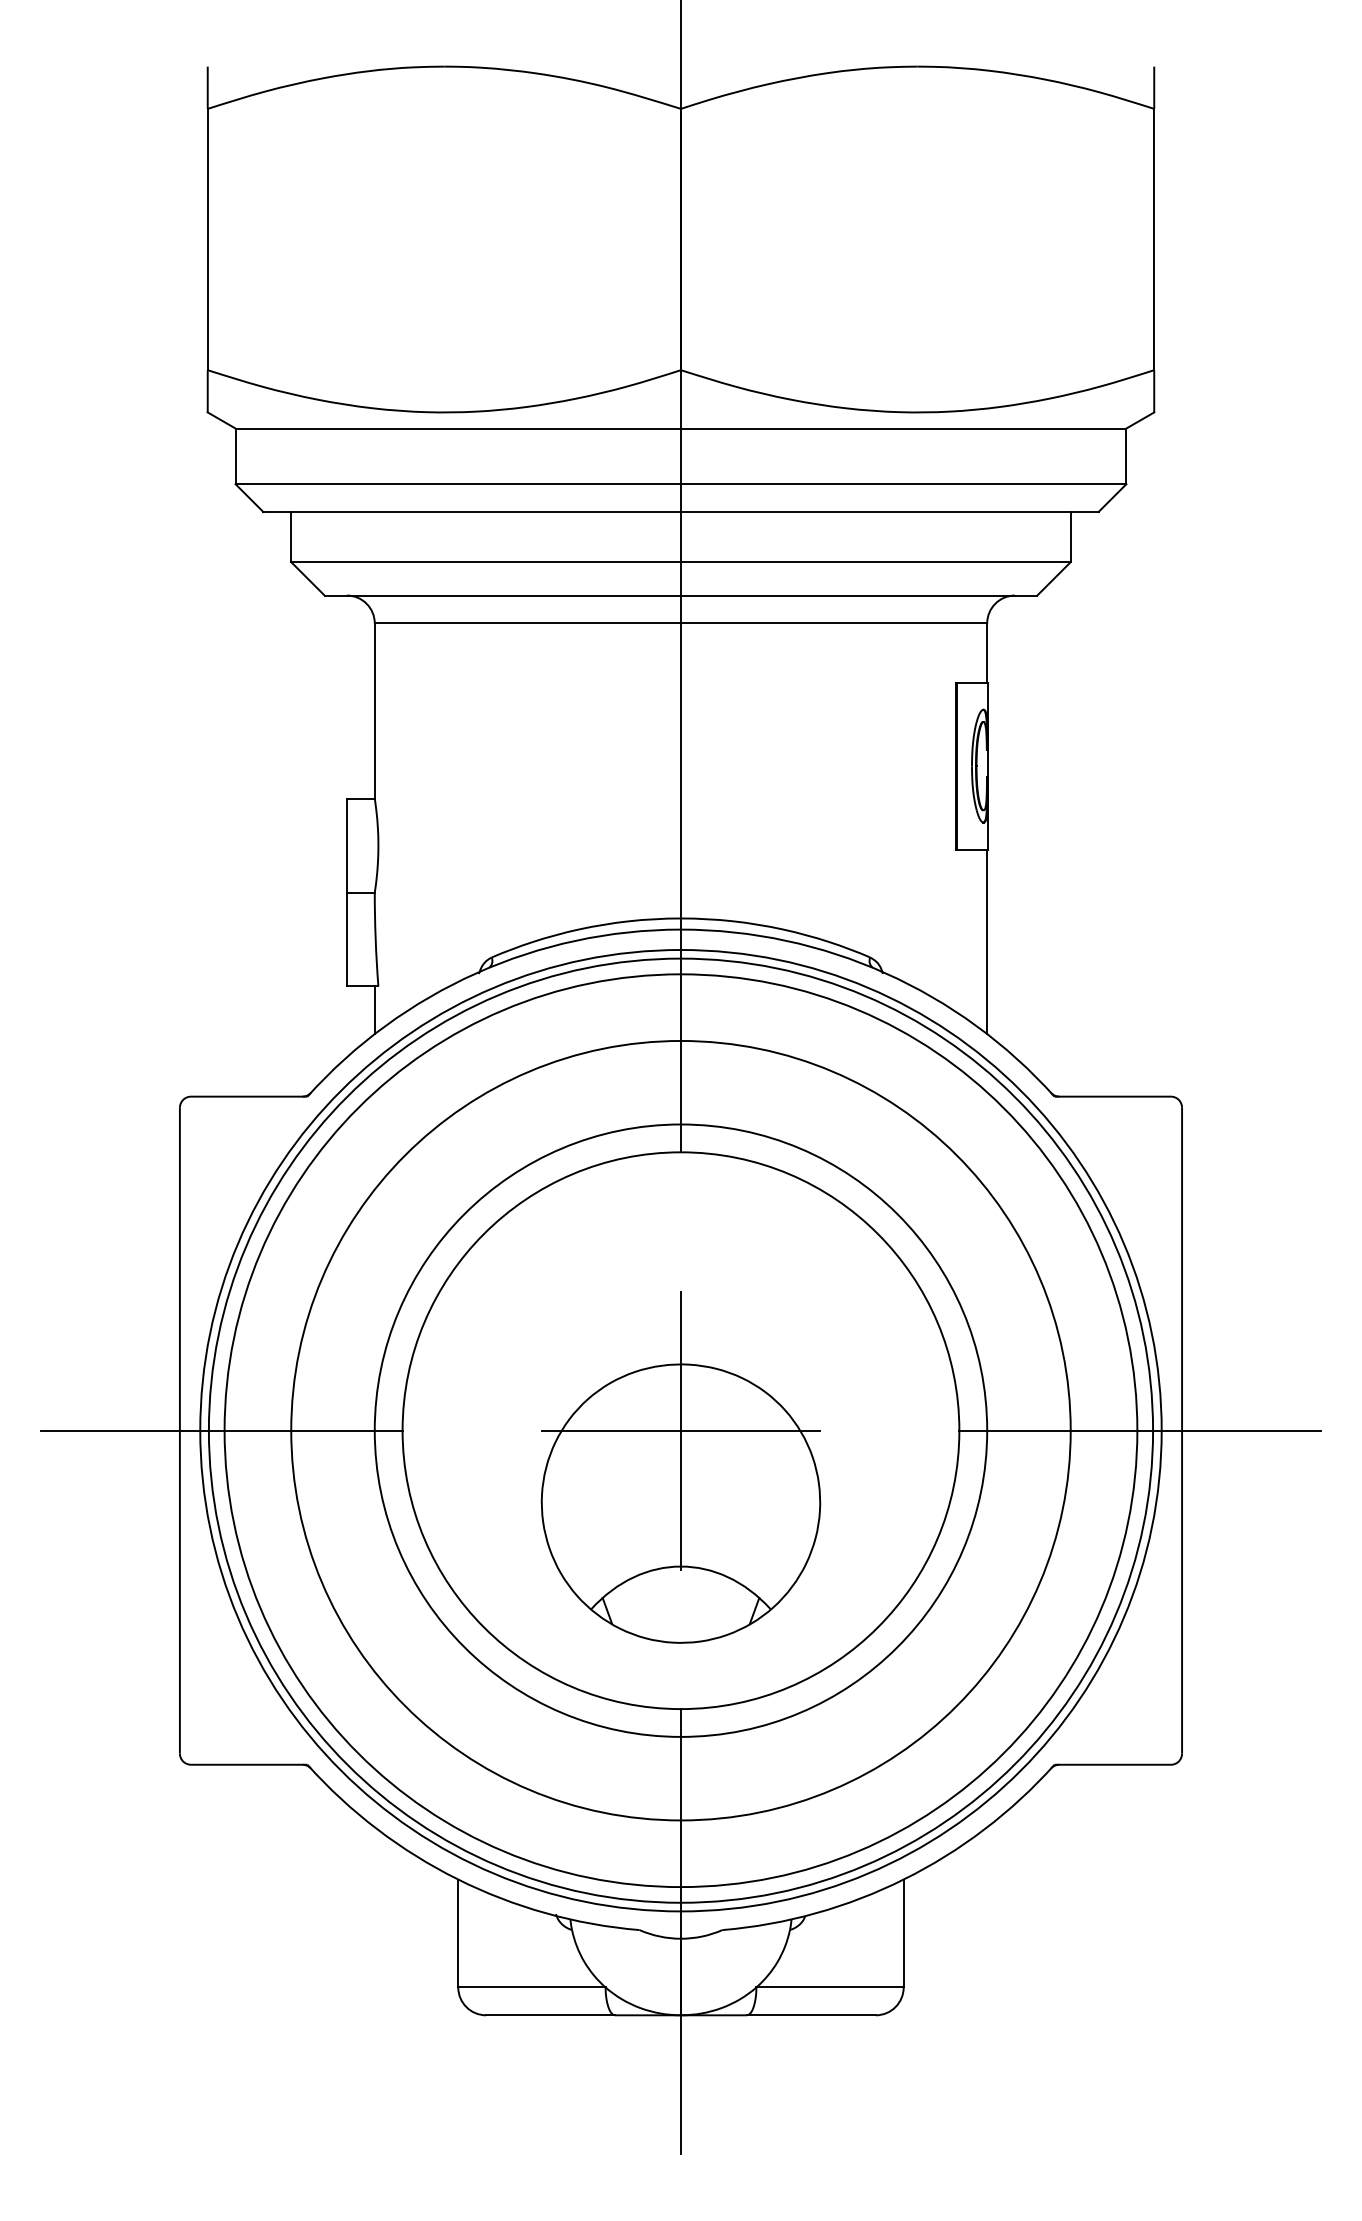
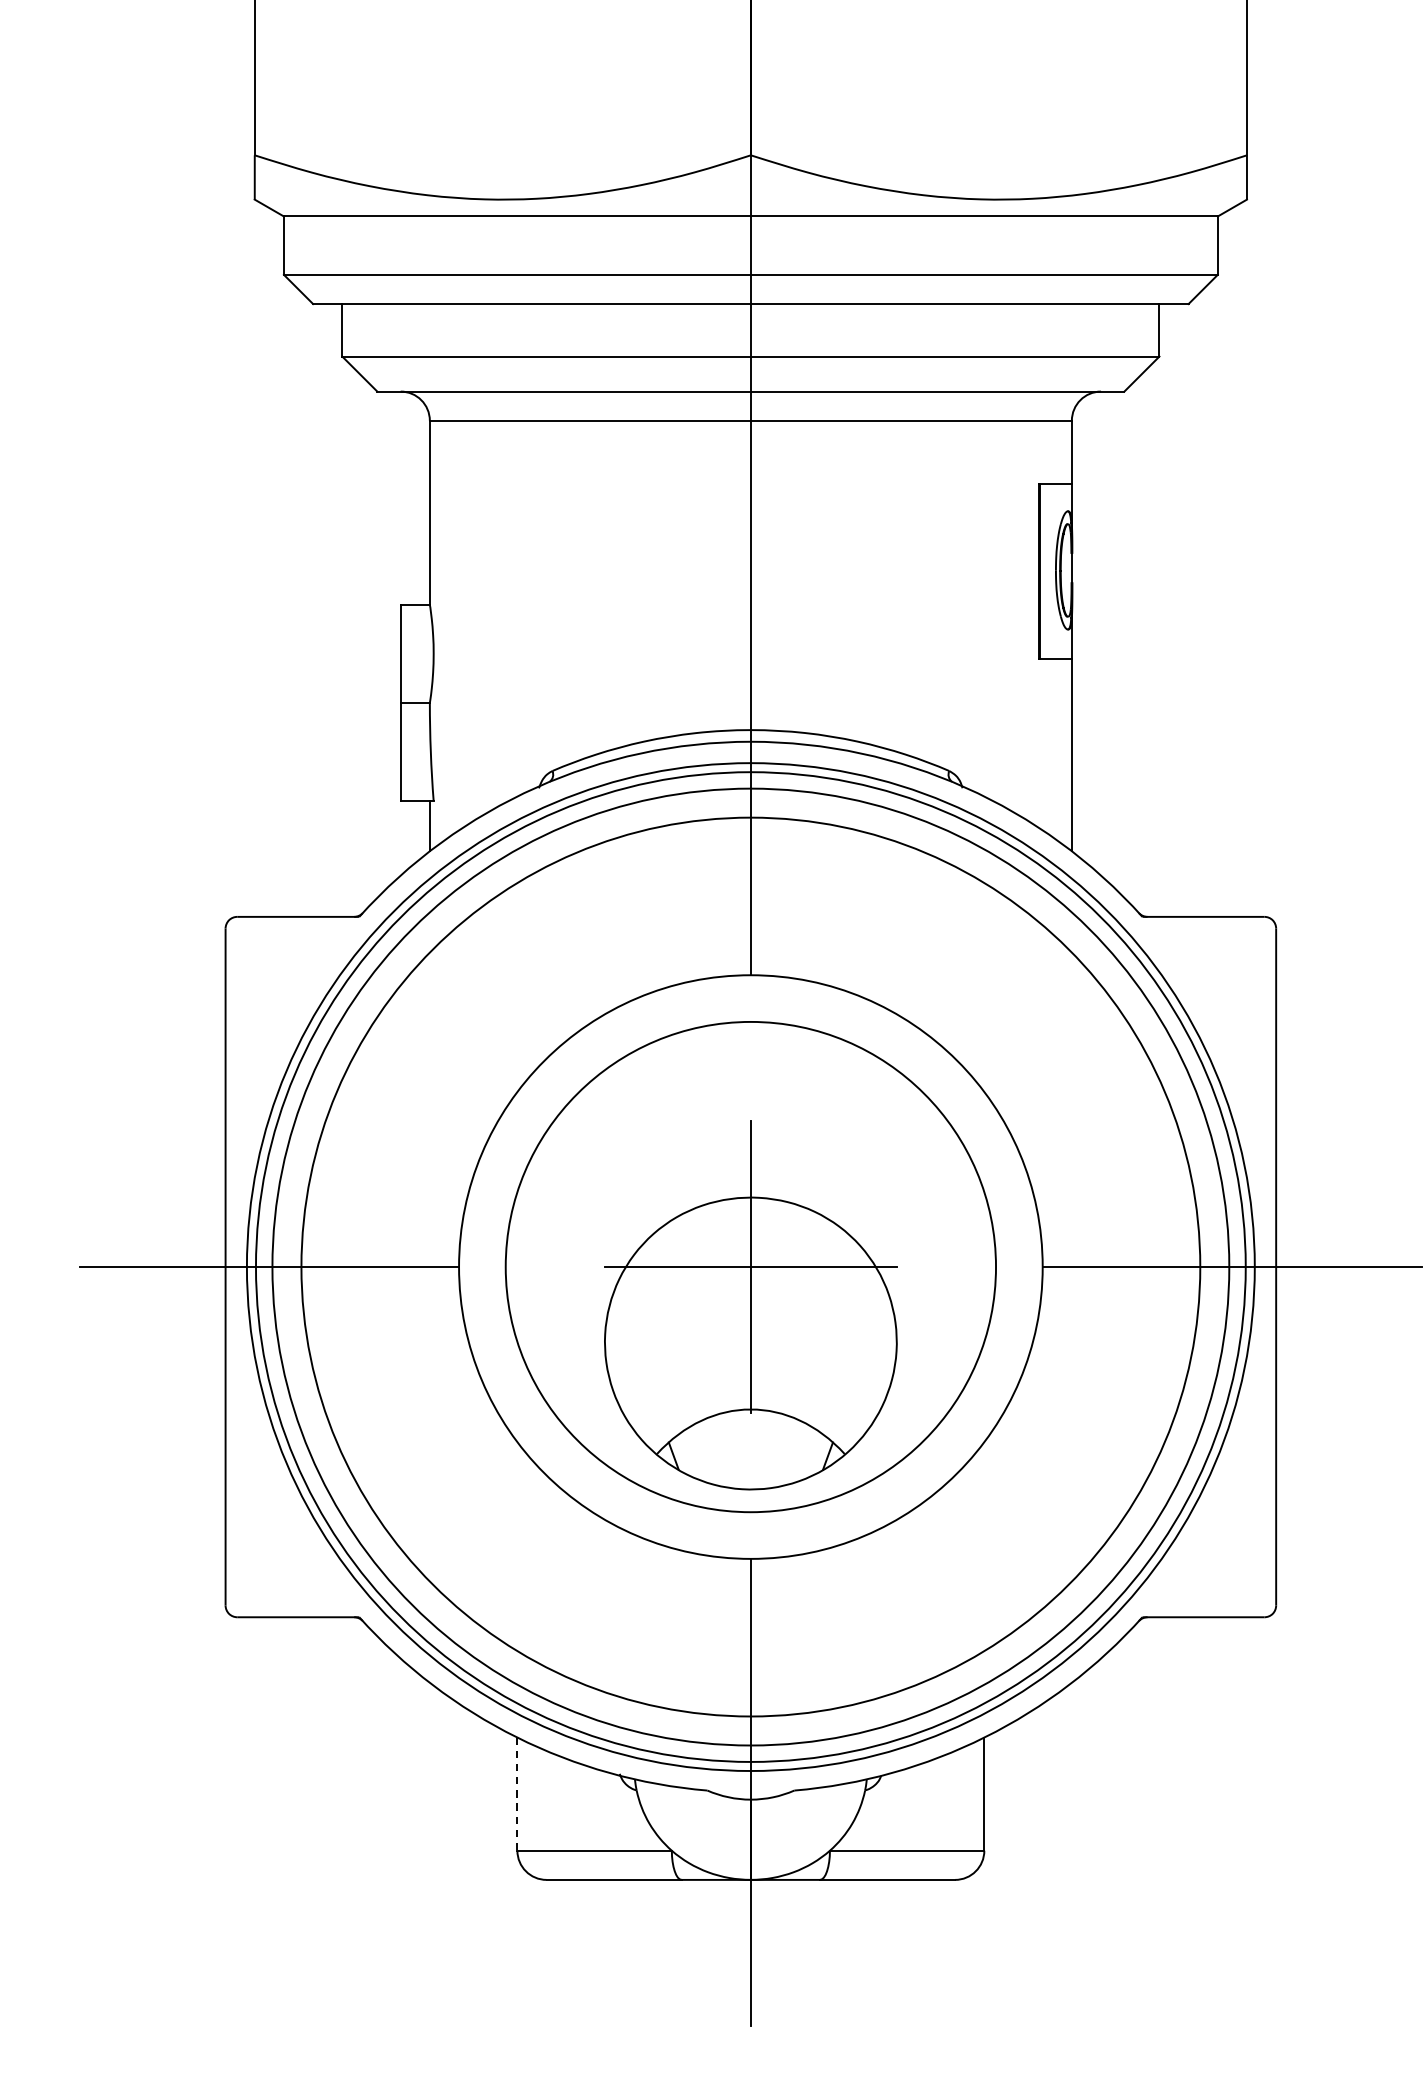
circle: (680, 1430) -> (750, 1266), size x0.6
circle: (680, 1430) -> (750, 1266), size x1.4
line: (458, 1933) -> (517, 1794), solid -> dashed

